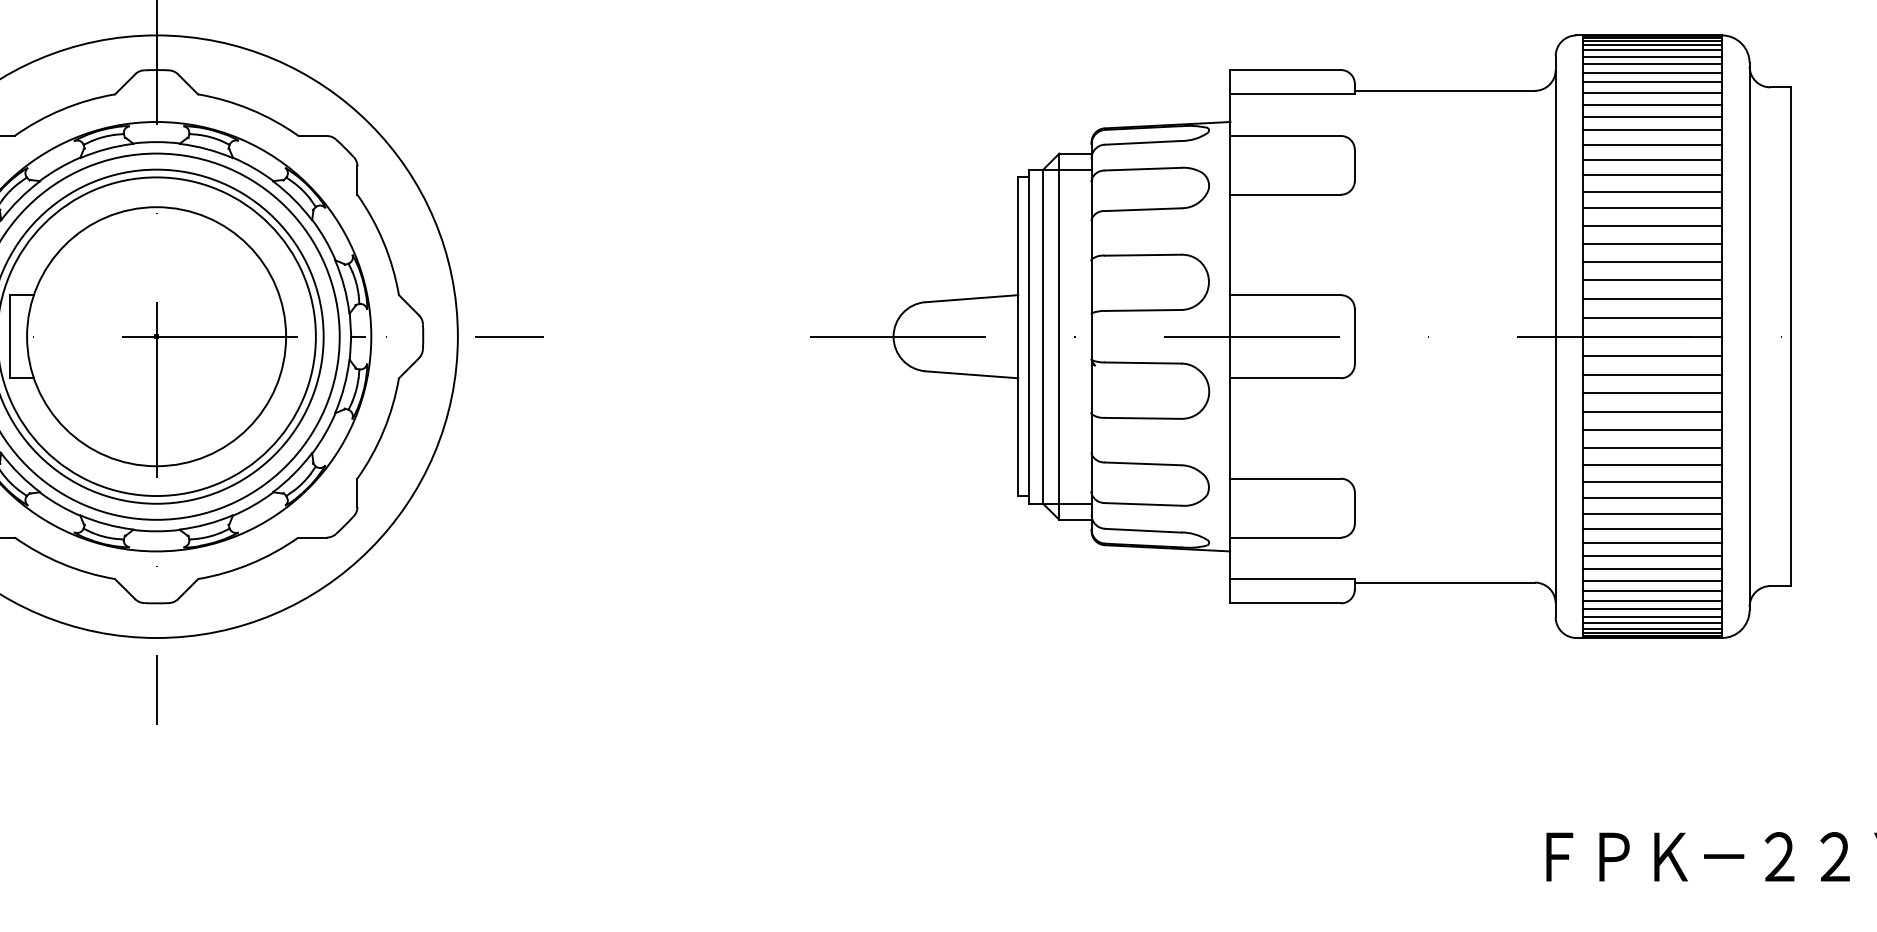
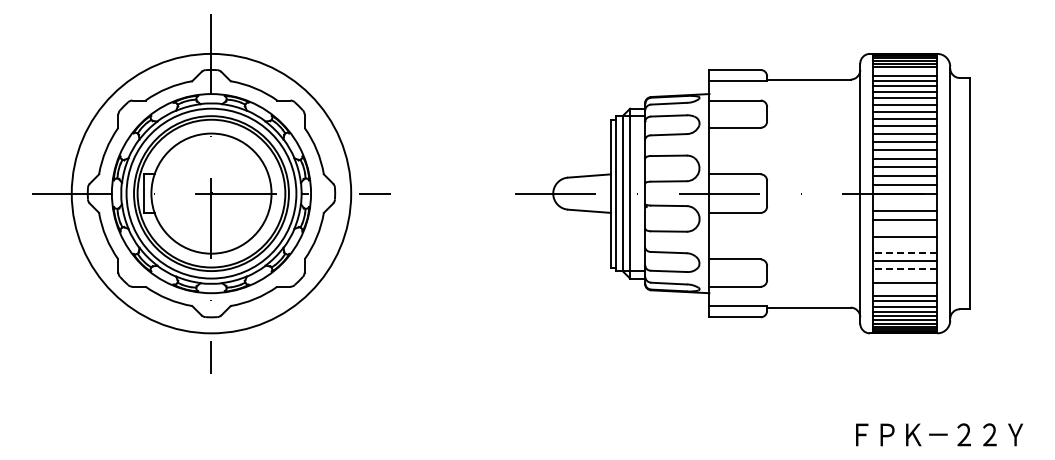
line: (1653, 73) -> (905, 71), removed
line: (1653, 355) -> (905, 202), removed
line: (1653, 411) -> (905, 228), removed
line: (1653, 448) -> (905, 245), removed
line: (1651, 465) -> (904, 253), solid -> dashed
line: (1651, 498) -> (904, 268), solid -> dashed
line: (1653, 513) -> (905, 275), removed
line: (1653, 543) -> (905, 289), removed

